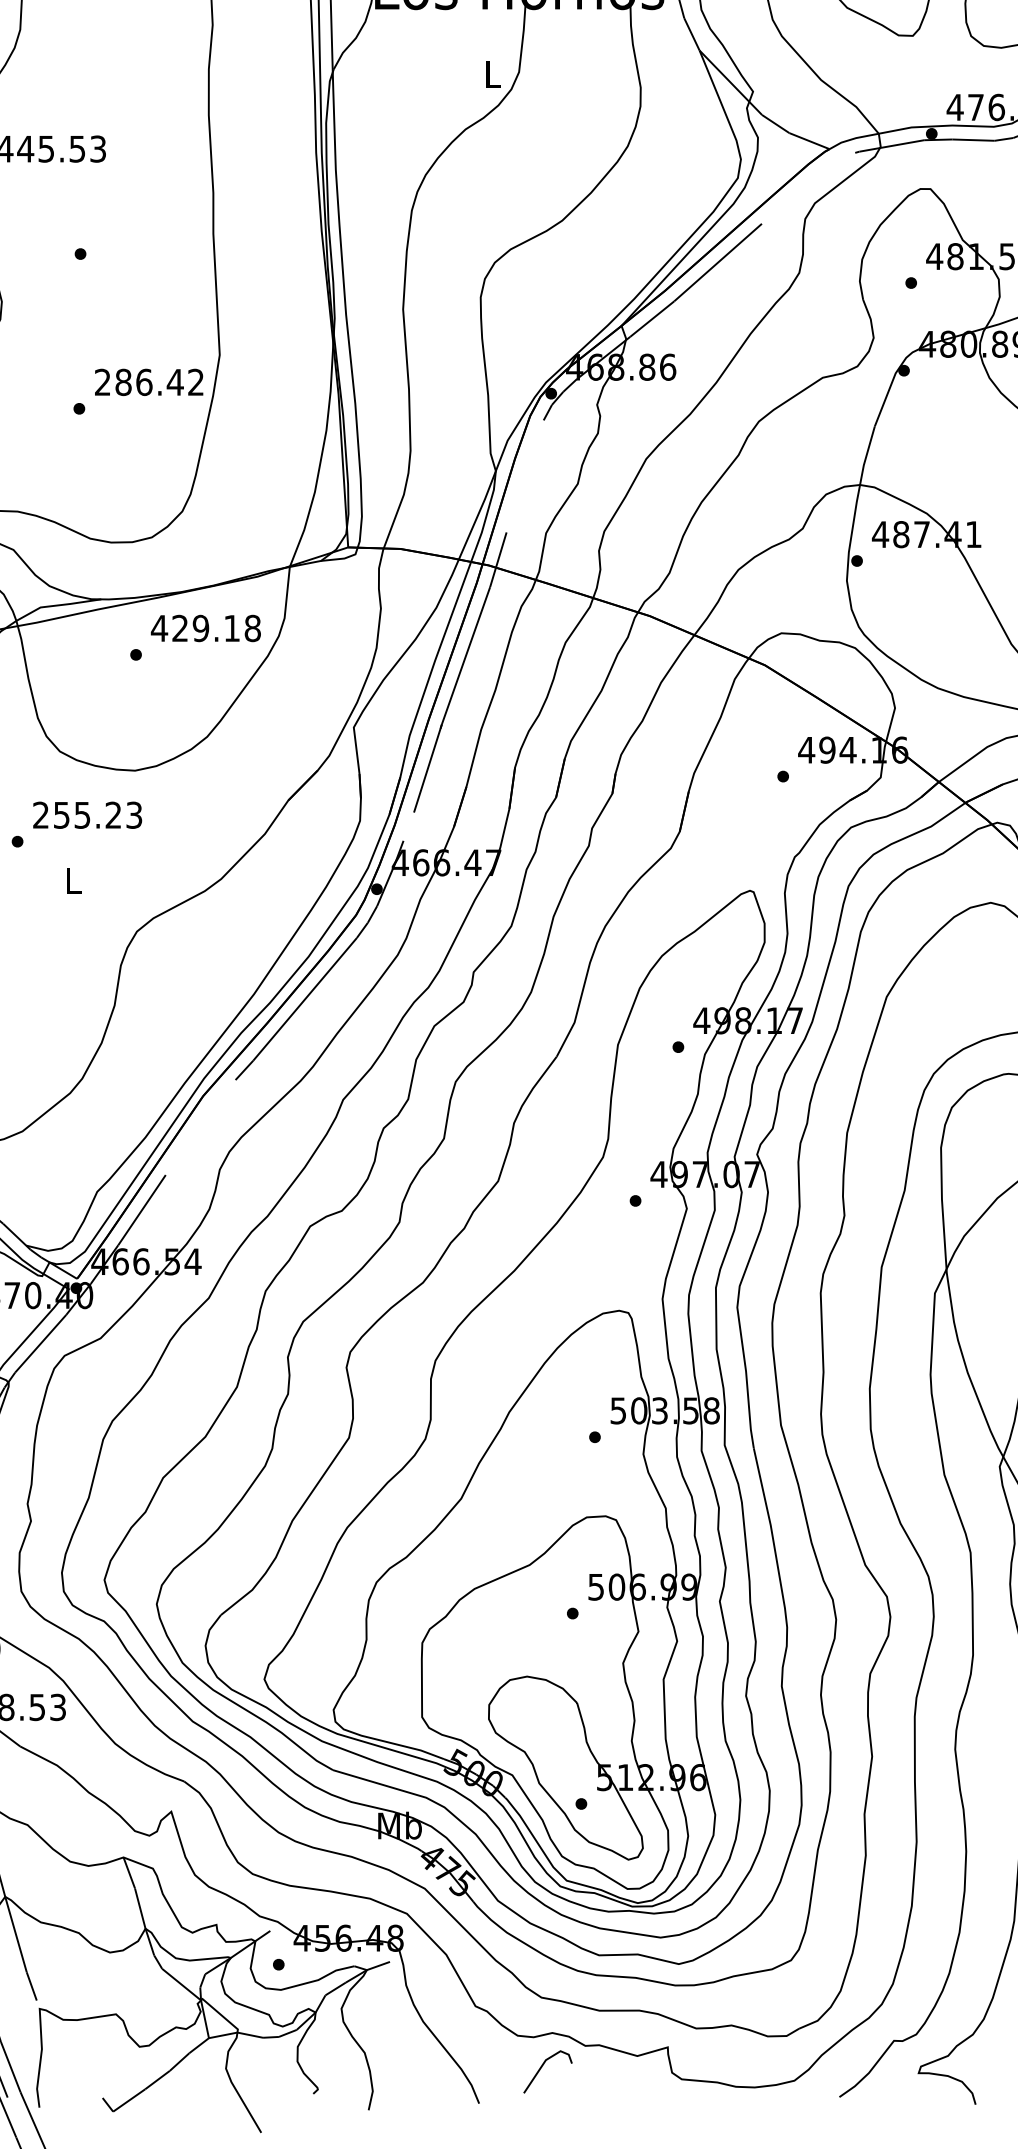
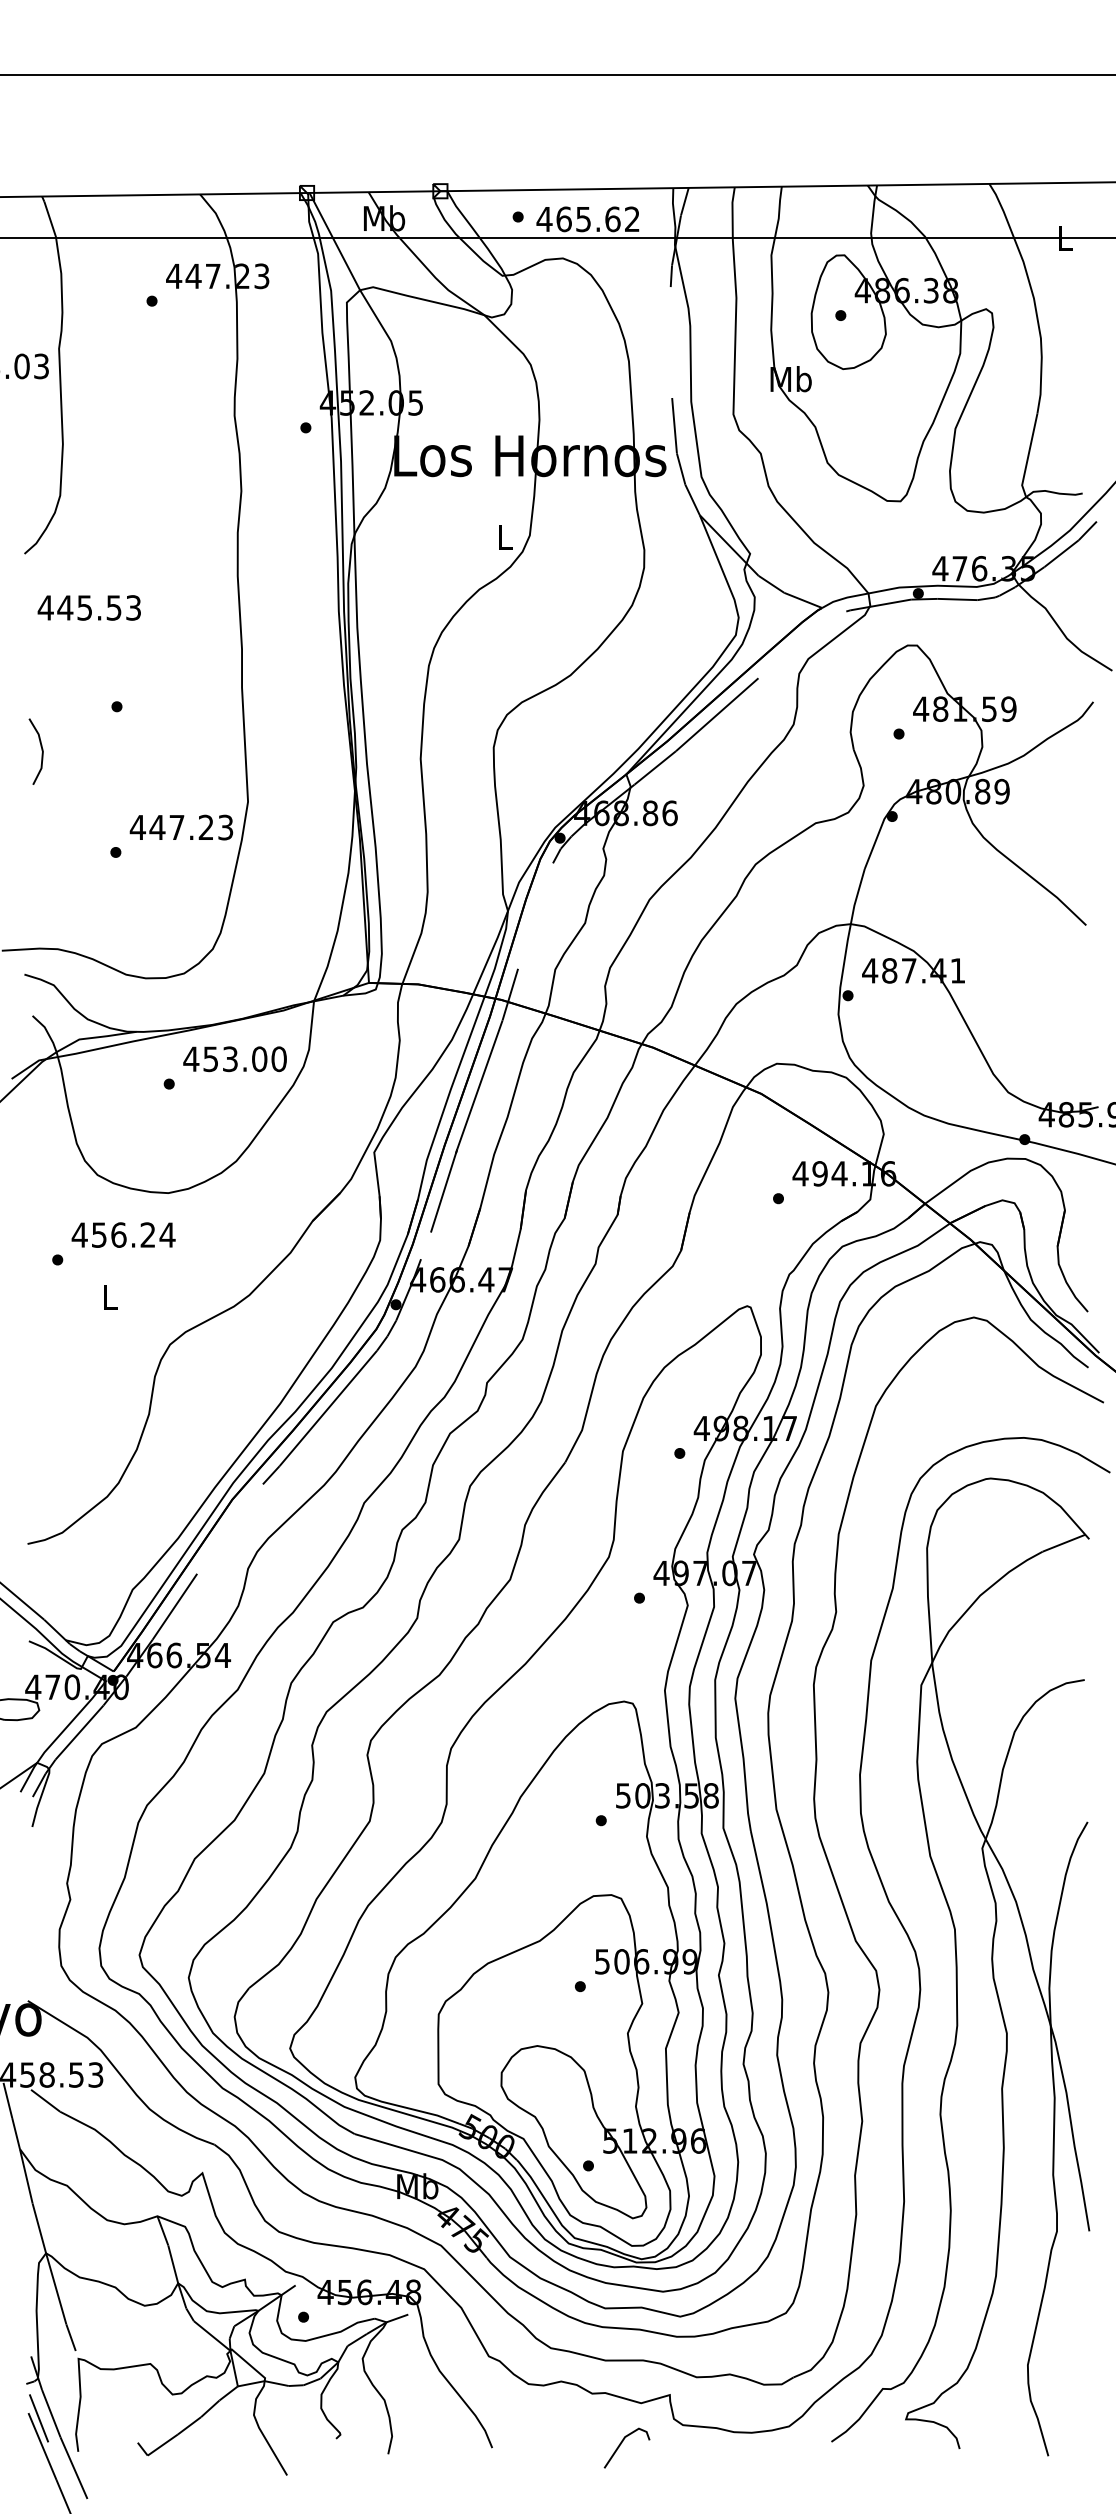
text: (149, 382) -> (181, 827), 286.42 -> 447.23
text: (215, 628) -> (244, 1059), 429.18 -> 453.00
text: (87, 814) -> (123, 1234), 255.23 -> 456.24
line: (542, 2068) -> (621, 2444), moved

